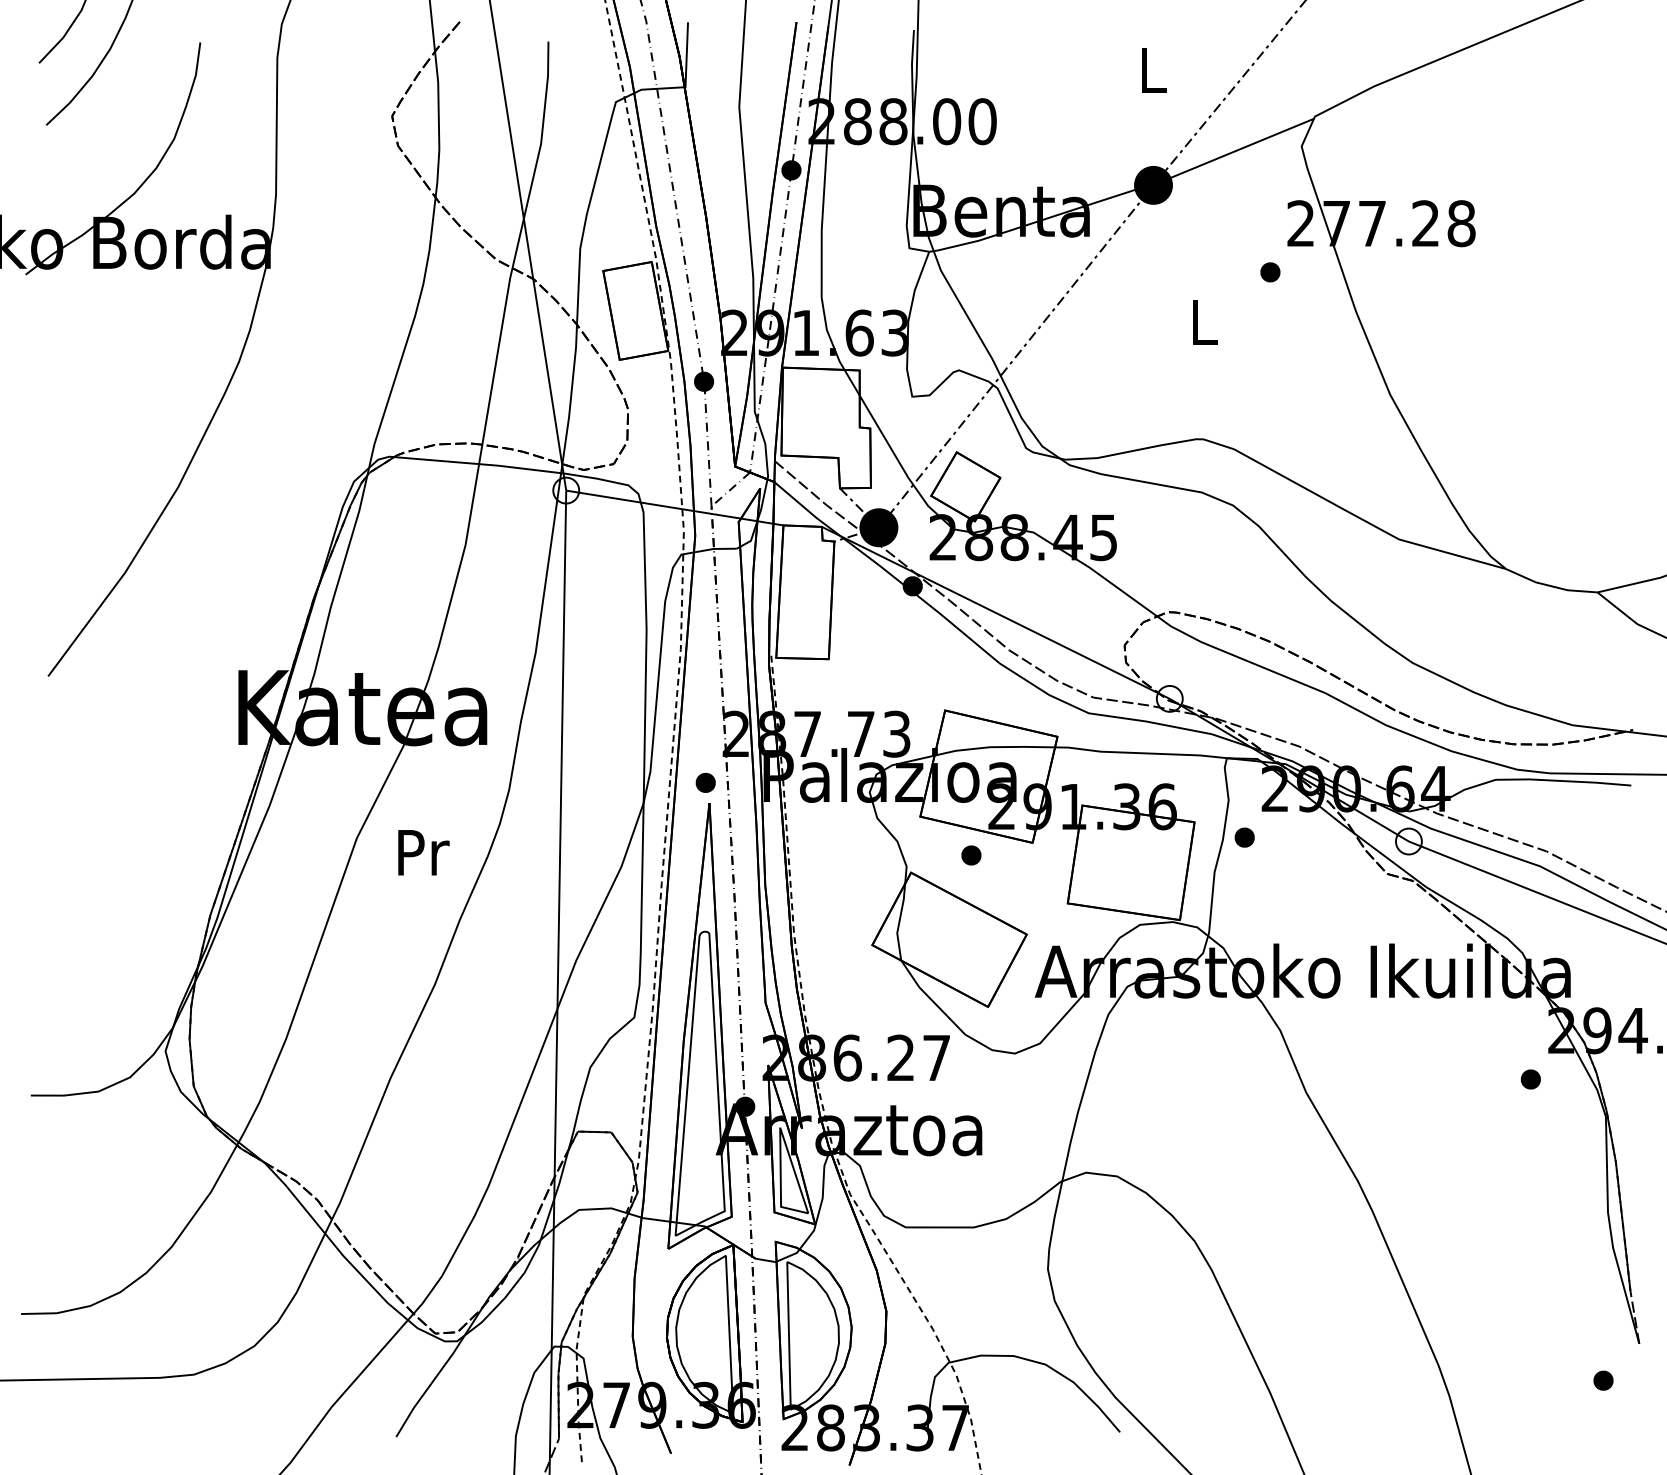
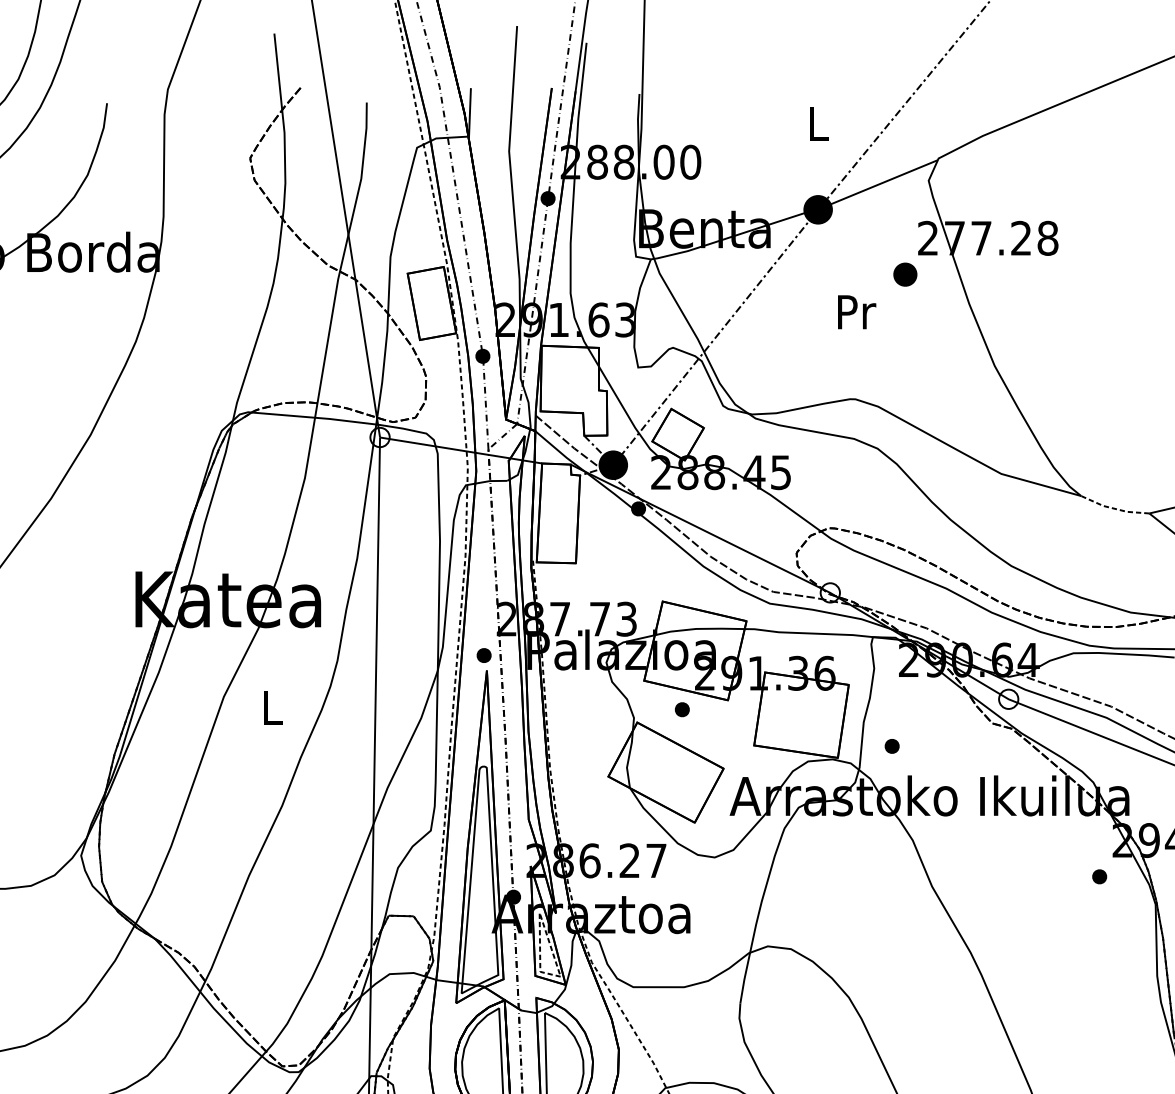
part: (1270, 272) -> (905, 274), size x1.6
text: (1205, 322) -> (856, 312), L -> Pr
line: (1550, 585) -> (1114, 508), solid -> dashed
part: (1244, 837) -> (892, 746), moved
text: (423, 852) -> (273, 707), Pr -> L
line: (780, 1136) -> (539, 919), solid -> dashed

